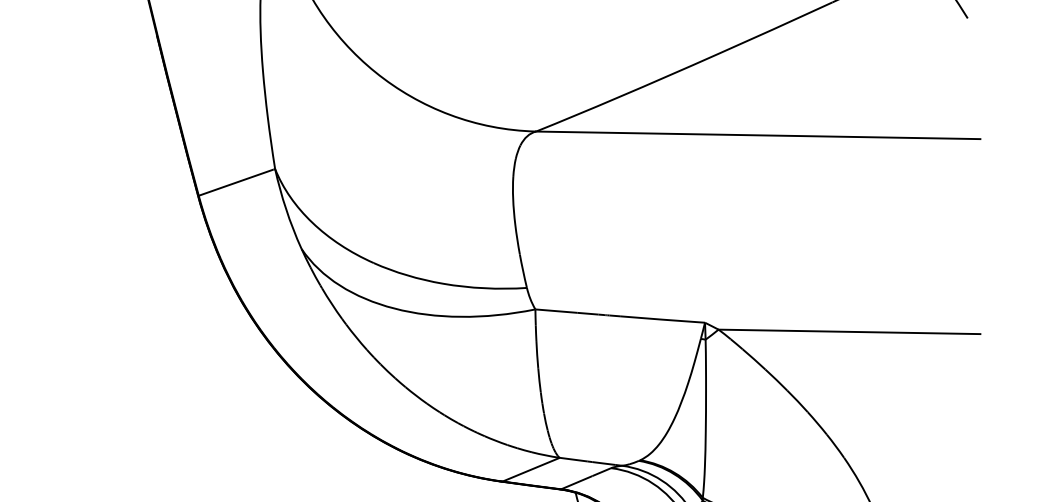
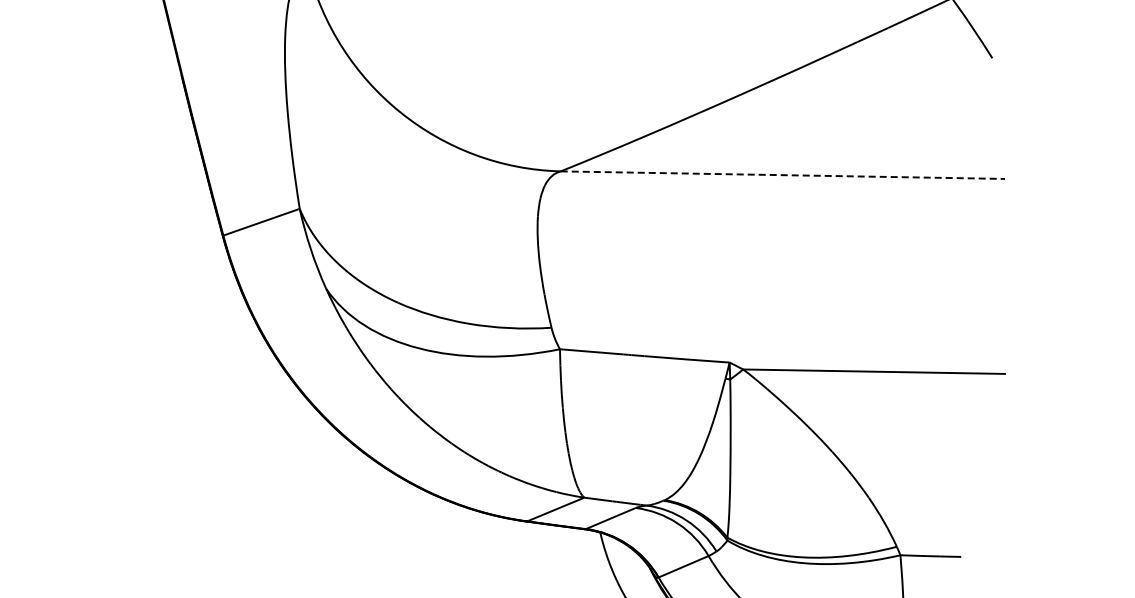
line: (758, 135) -> (783, 175), solid -> dashed

